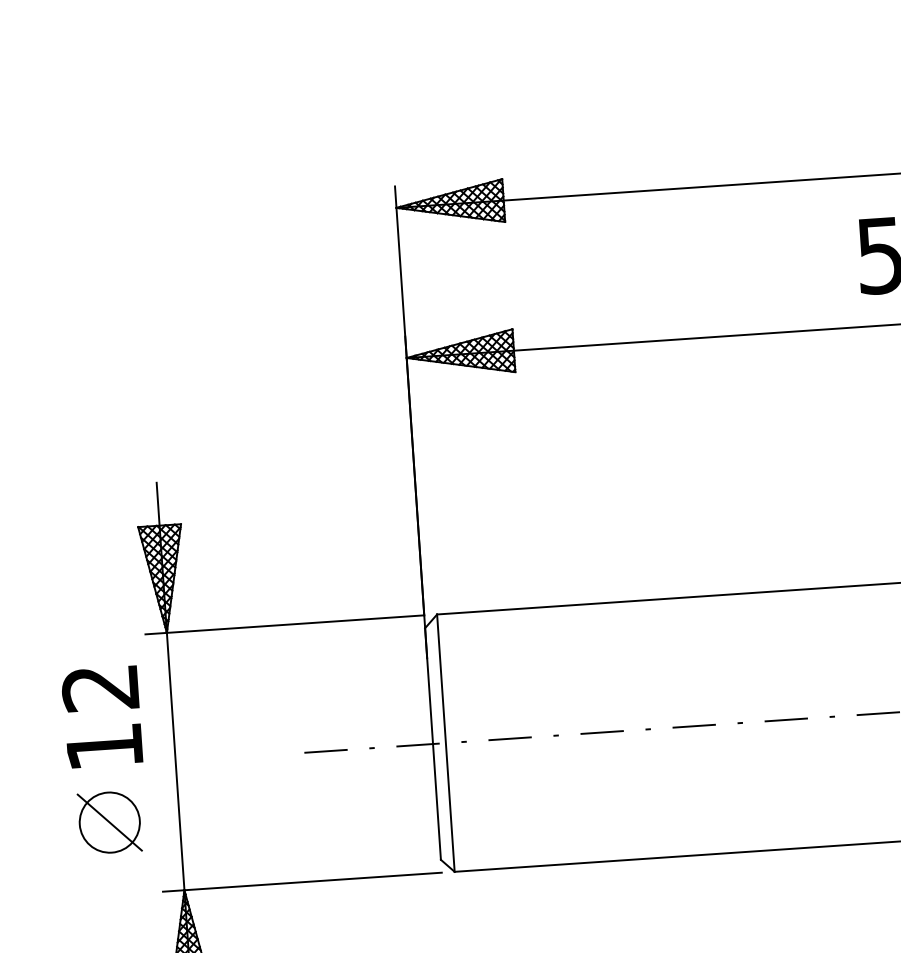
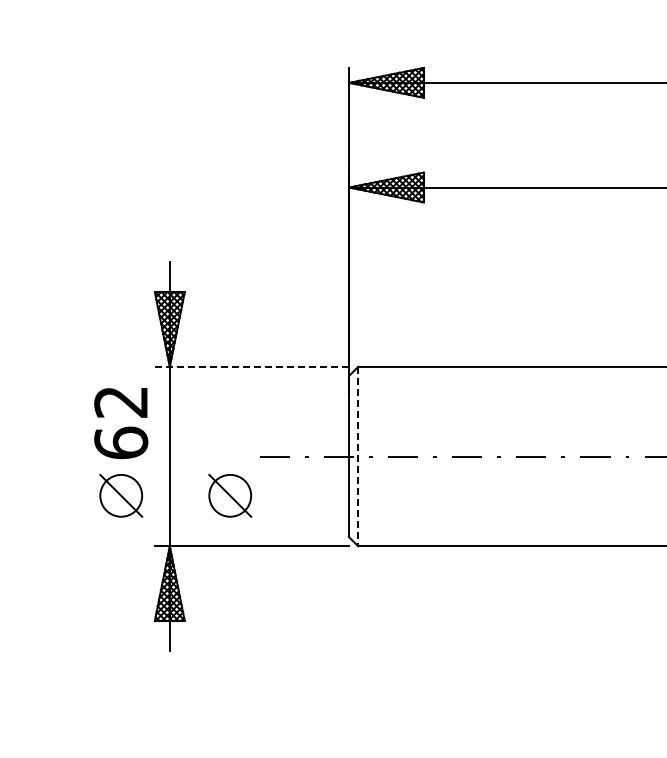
line: (285, 624) -> (252, 366), solid -> dashed
line: (446, 742) -> (358, 456), solid -> dashed
text: (104, 746) -> (121, 442), 12 -> 62
part: (266, 811) -> (230, 495), added

